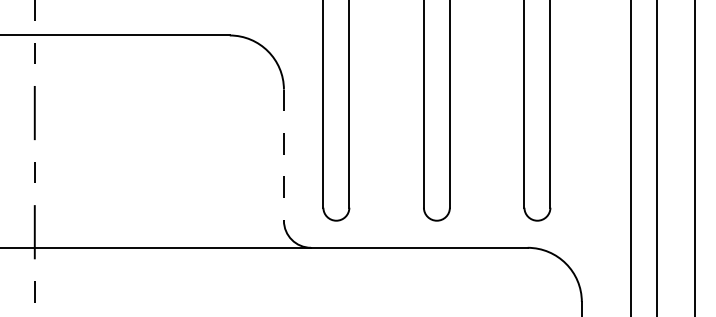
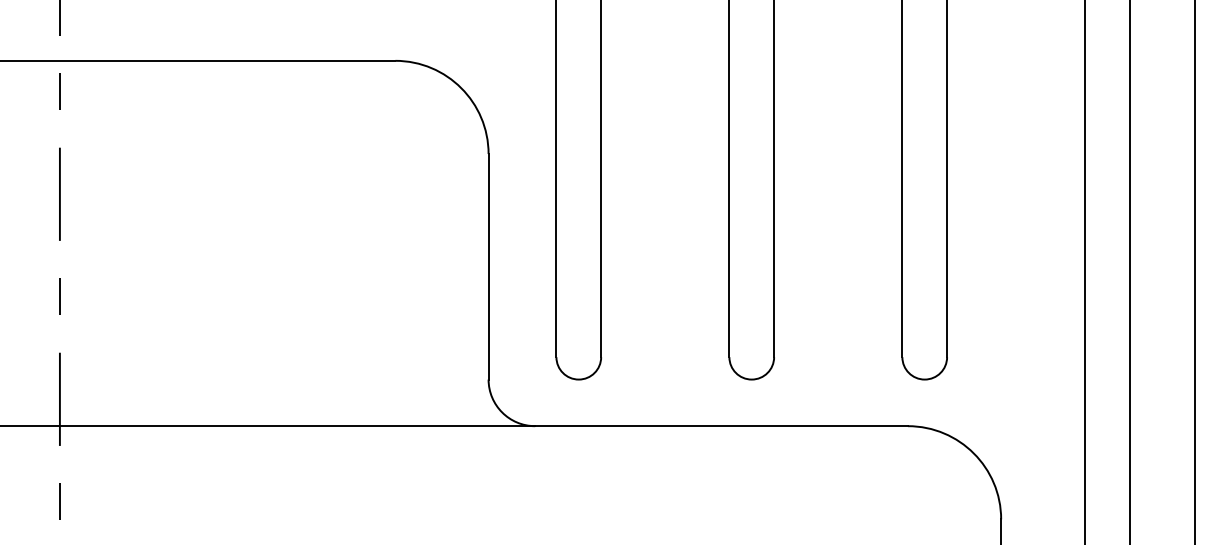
line: (283, 155) -> (487, 267), dashed -> solid

